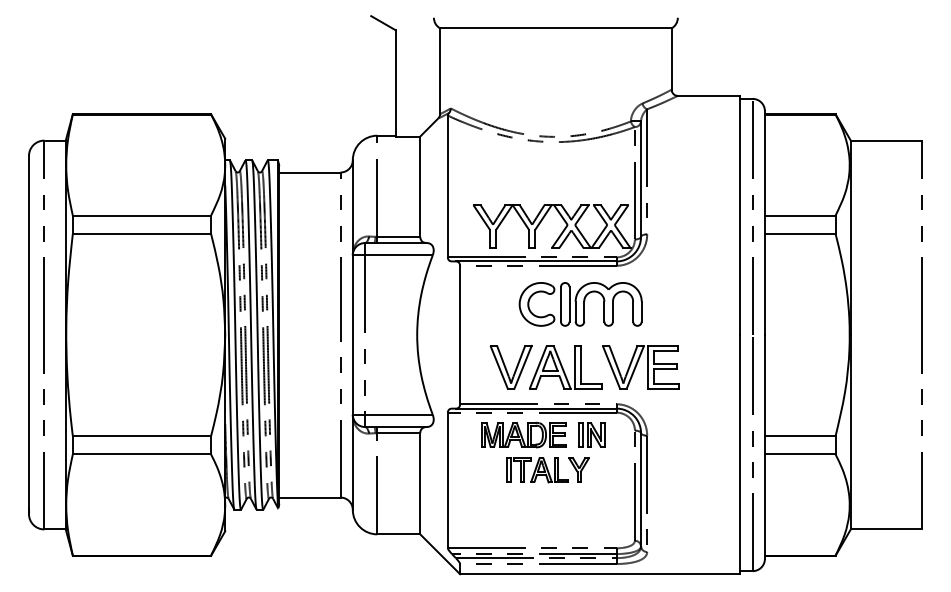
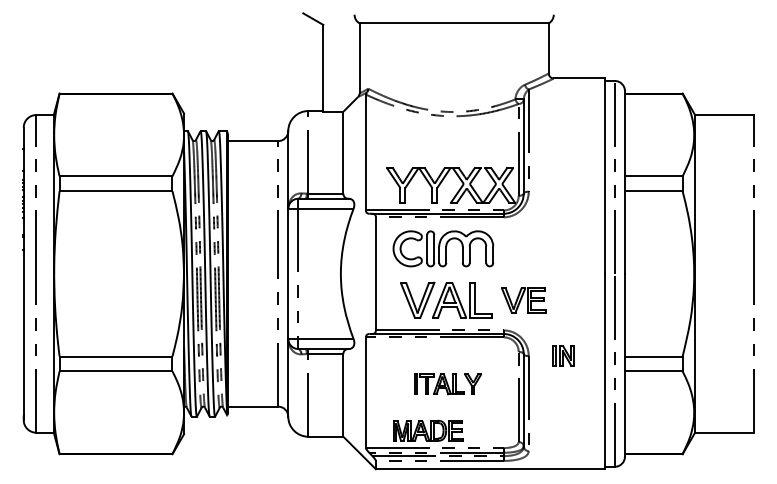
part: (580, 304) -> (443, 248), moved
part: (640, 367) -> (523, 300), size x0.7
part: (591, 434) -> (563, 355), moved
part: (523, 435) -> (427, 431), moved

